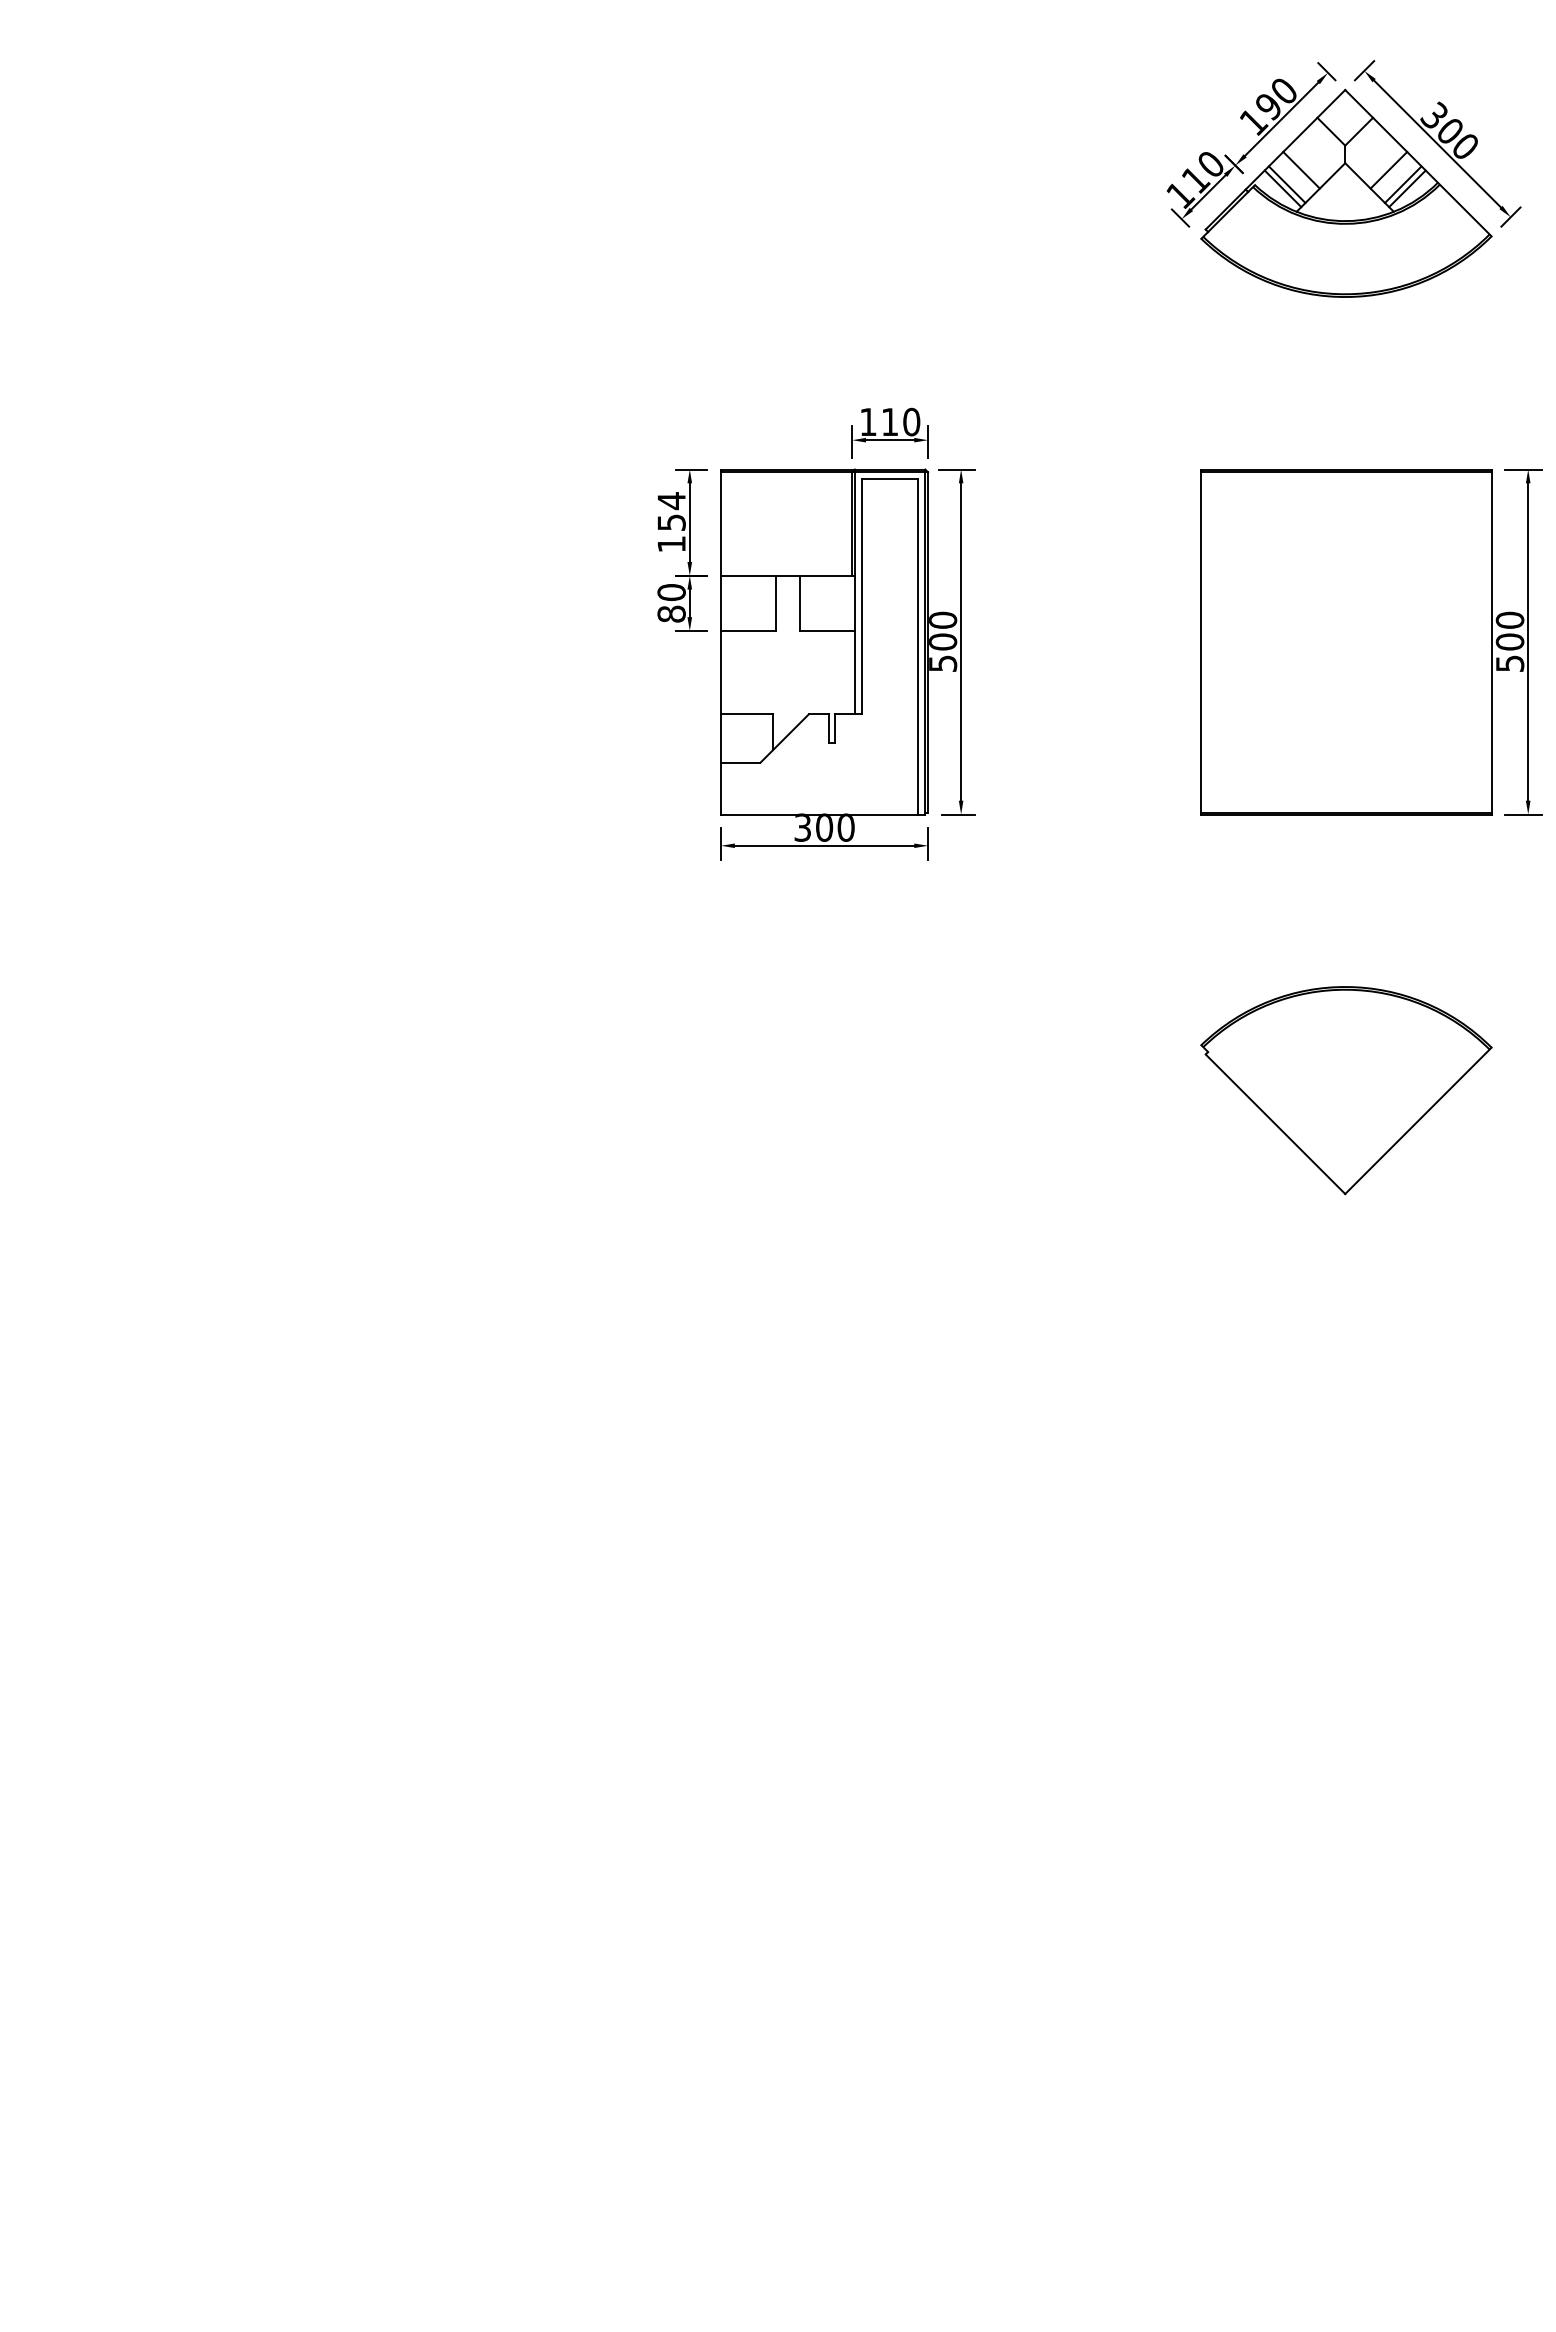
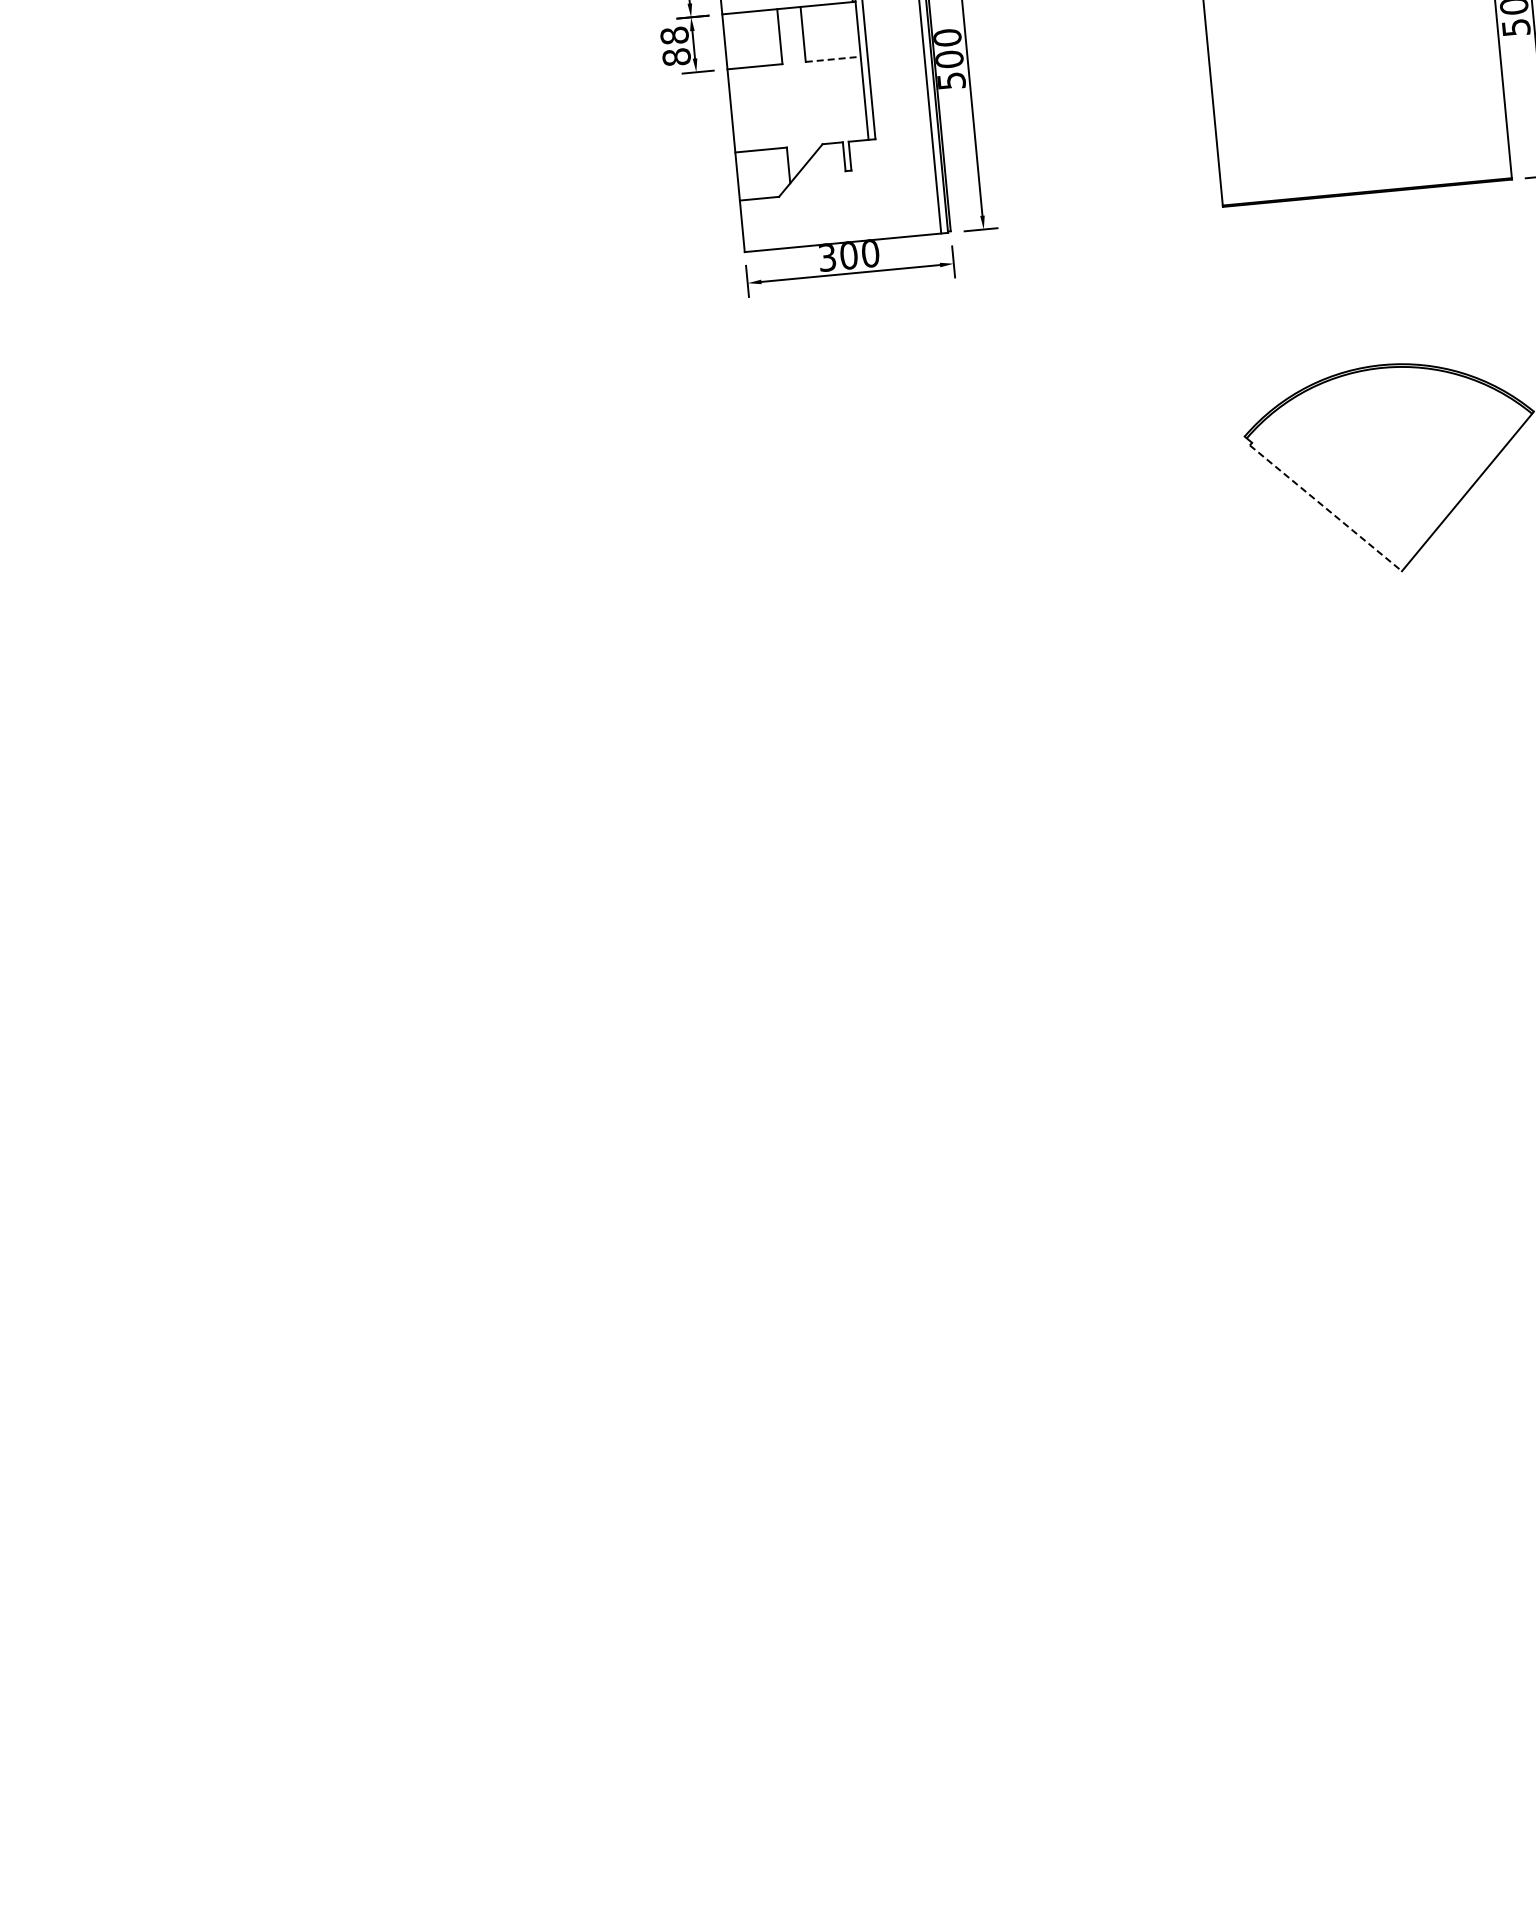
text: (671, 592) -> (674, 35), 80 -> 88
line: (827, 630) -> (833, 58), solid -> dashed
line: (1275, 1124) -> (1325, 508), solid -> dashed

